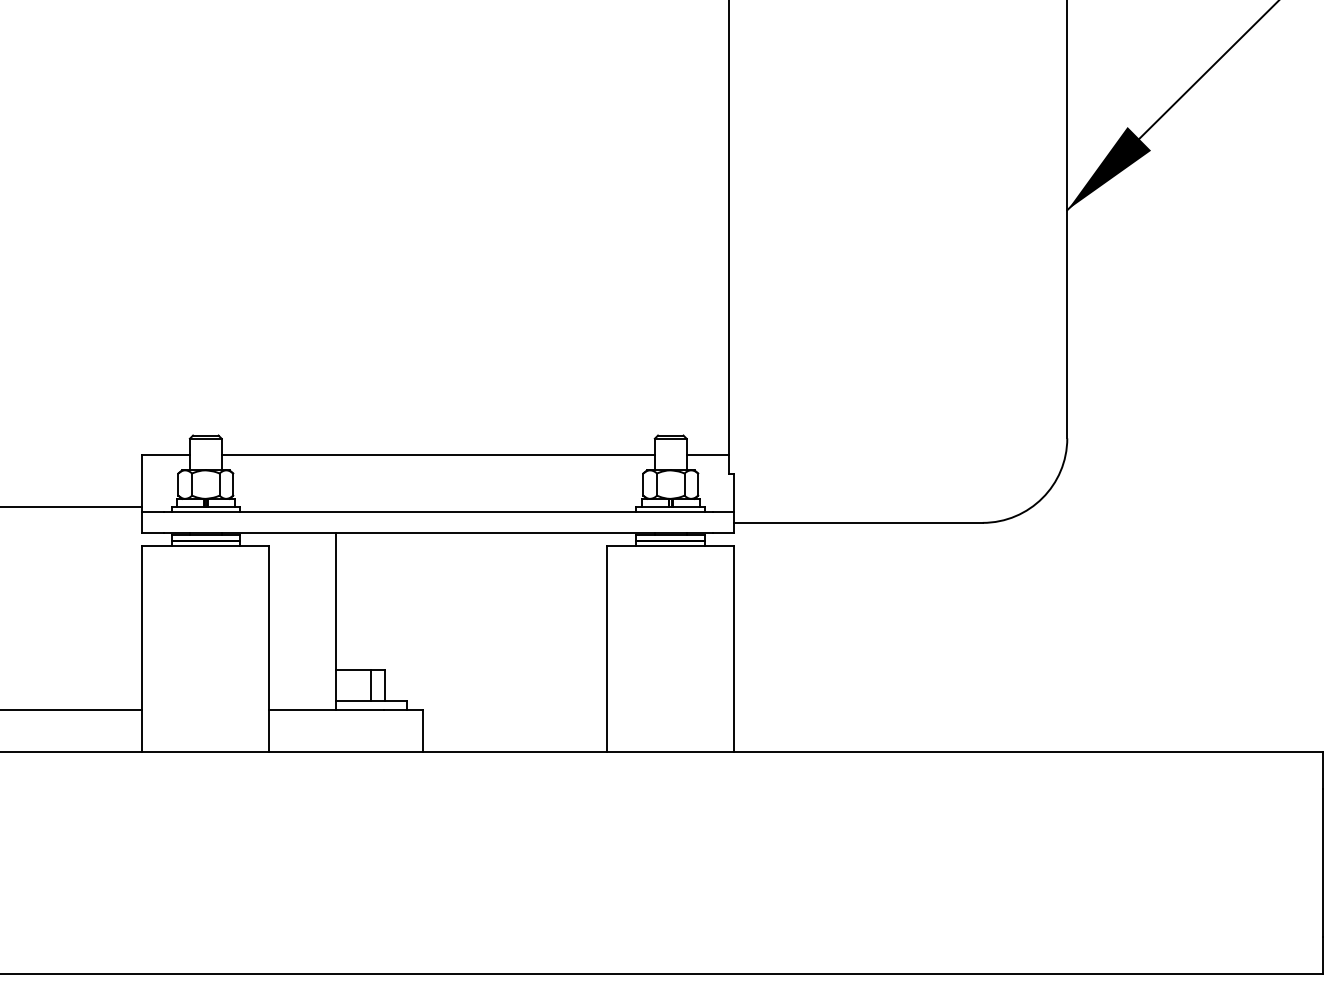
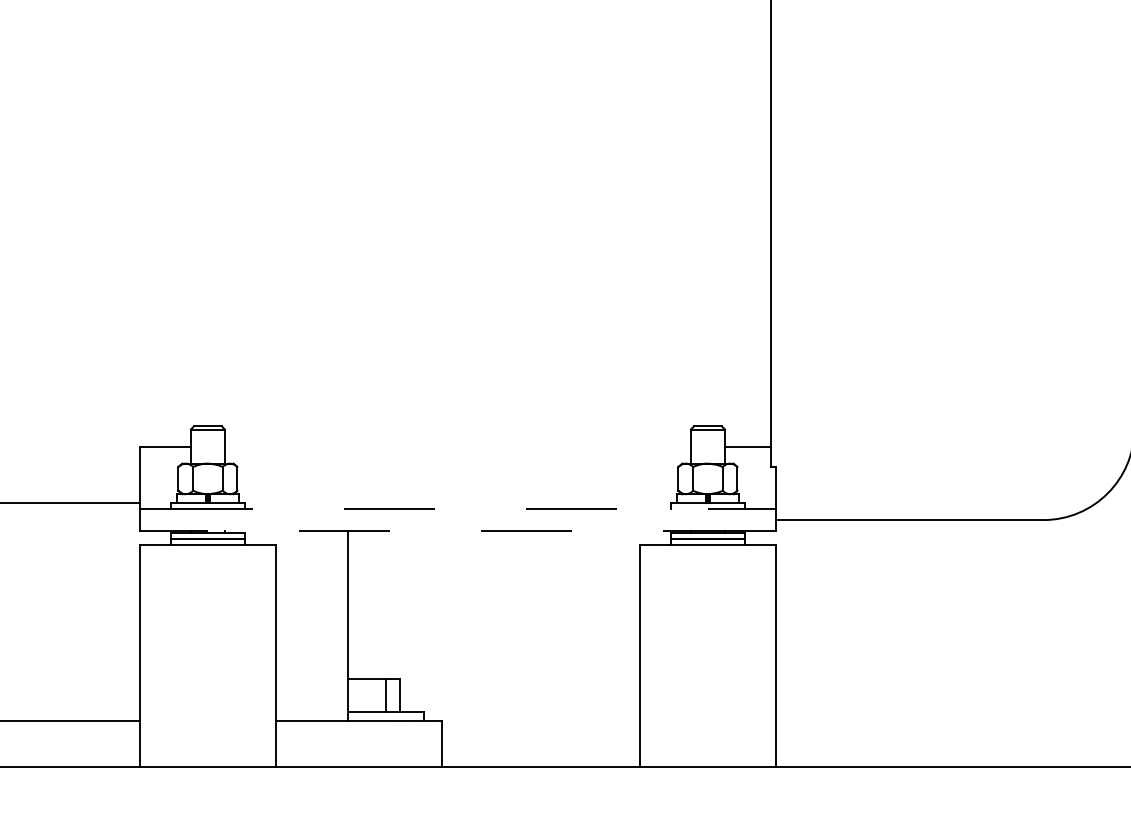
line: (437, 454) -> (457, 446), removed
line: (438, 512) -> (458, 508), solid -> dashed
line: (438, 533) -> (458, 531), solid -> dashed

